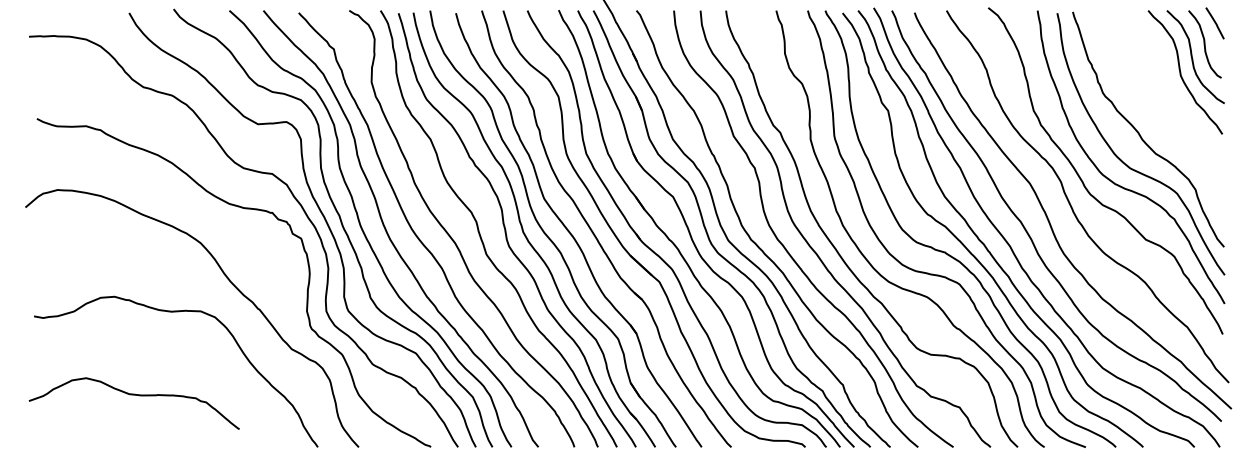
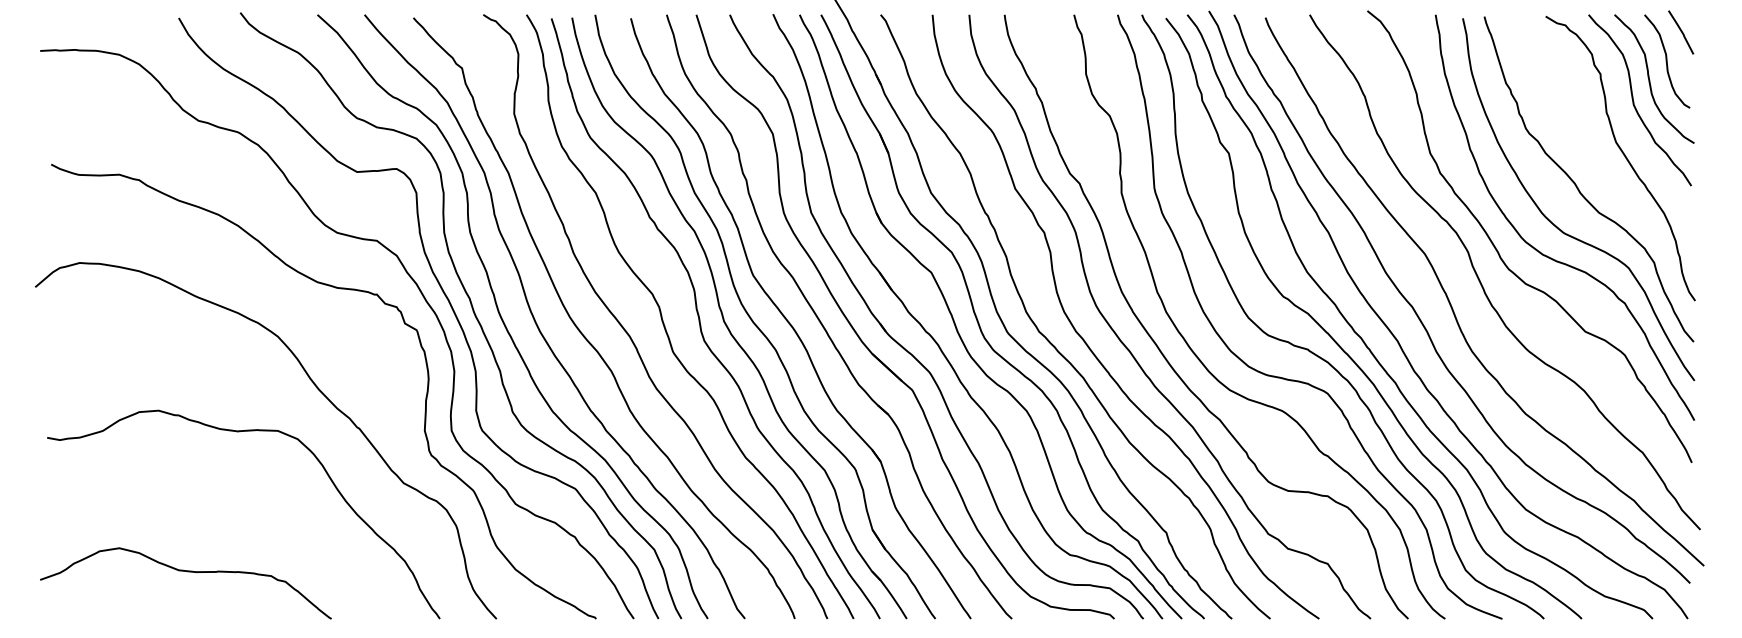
curve: (1173, 112) -> (1623, 155), added
curve: (133, 395) -> (184, 572), moved

